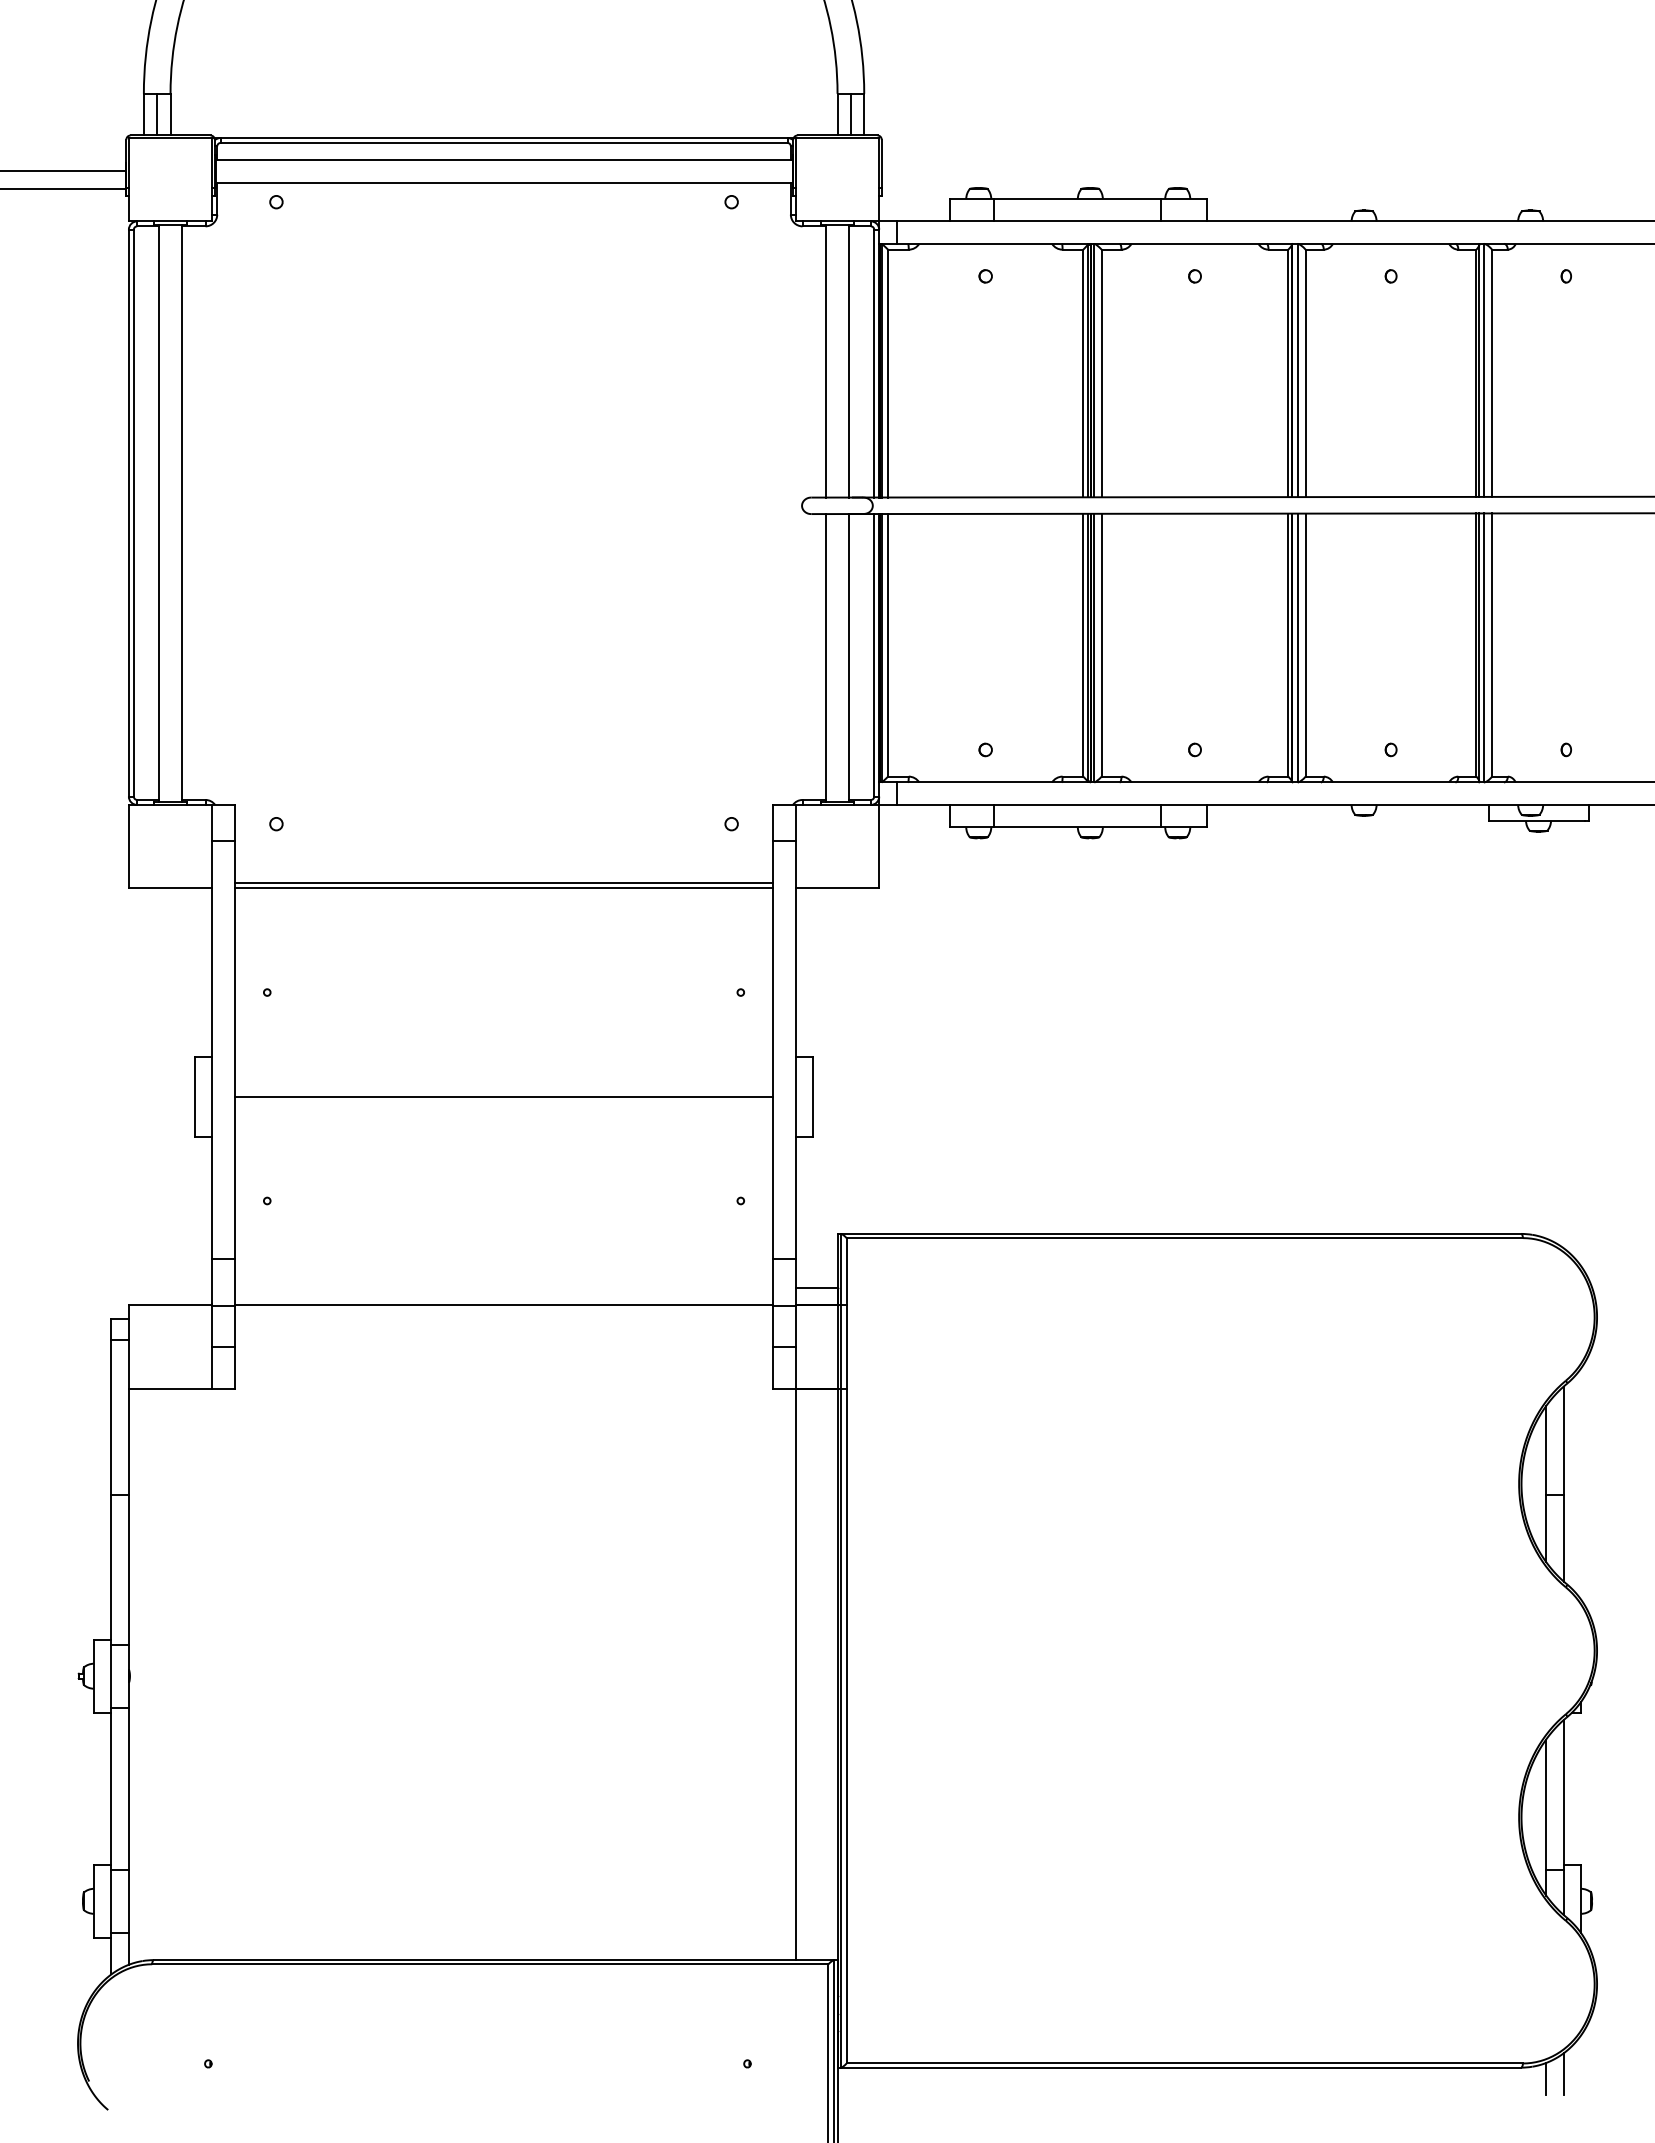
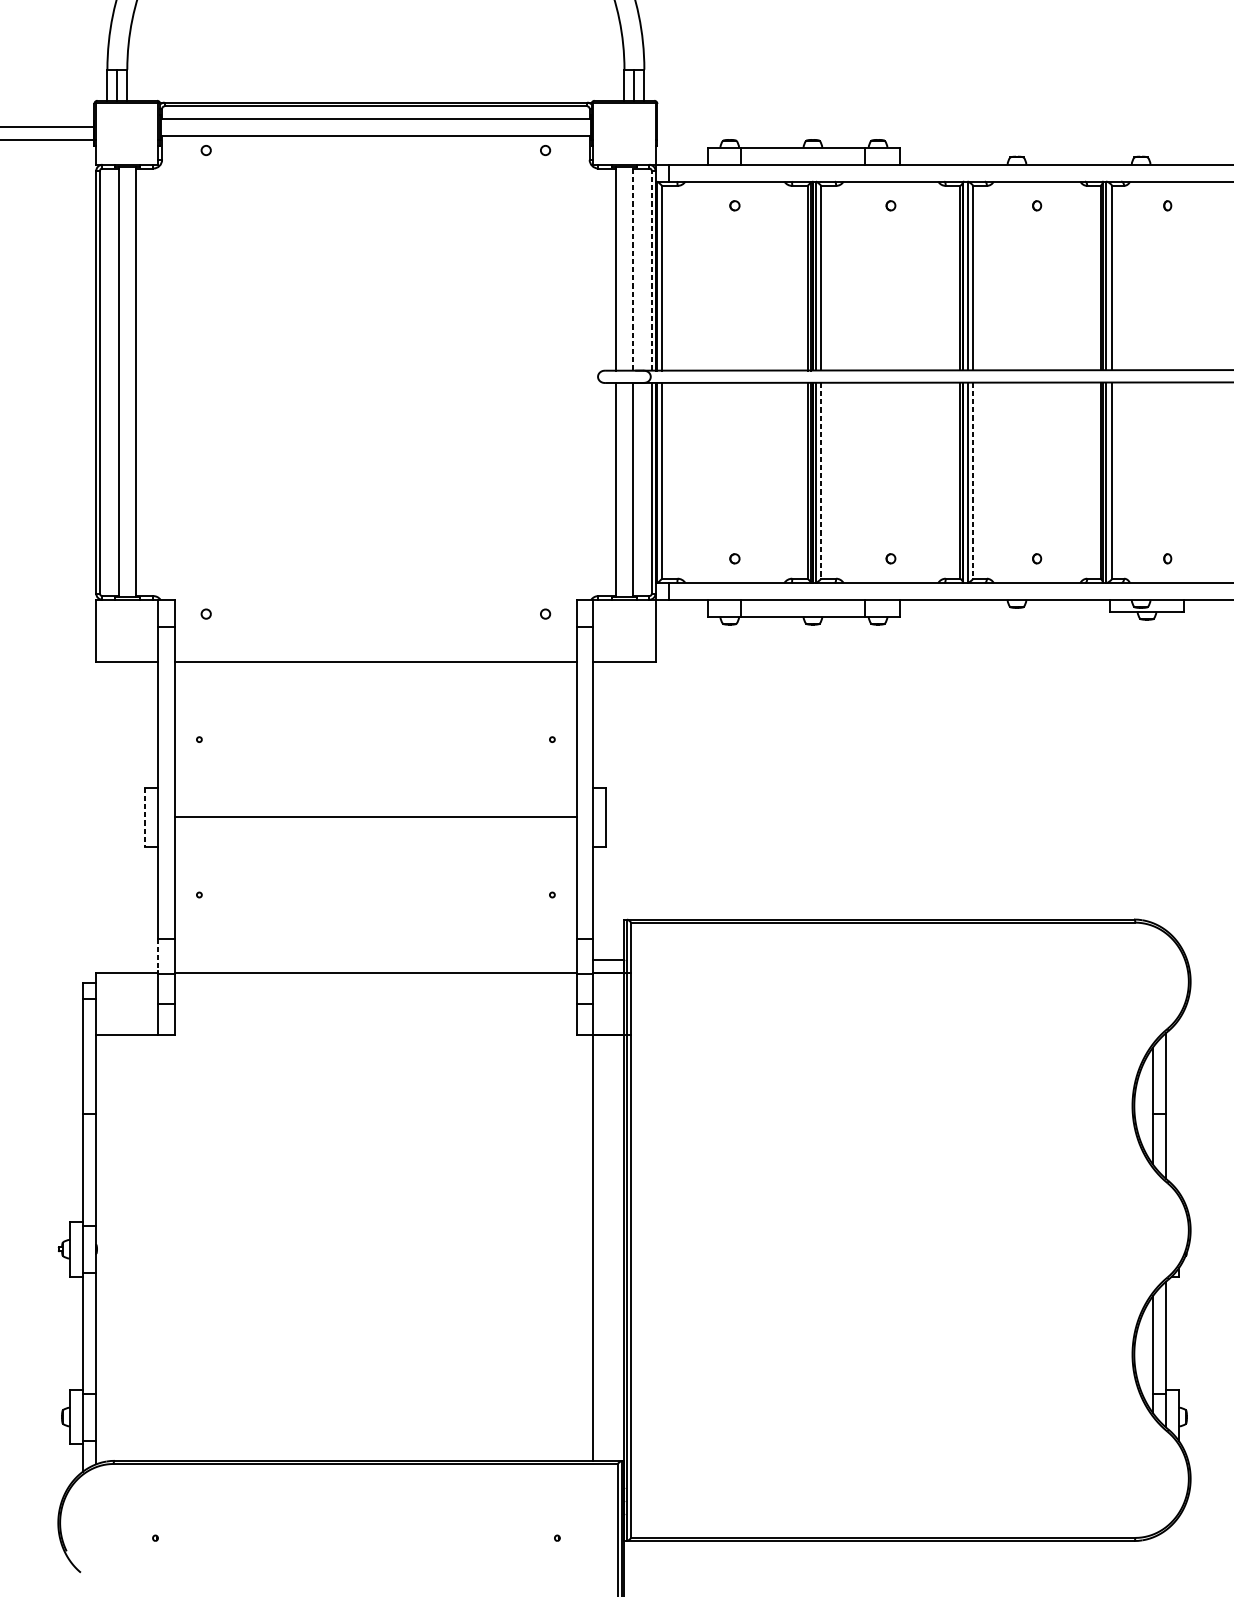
line: (848, 360) -> (632, 268), solid -> dashed
line: (874, 363) -> (652, 270), solid -> dashed
line: (1101, 645) -> (821, 480), solid -> dashed
line: (1305, 645) -> (973, 480), solid -> dashed
line: (503, 883) -> (375, 658), removed
line: (194, 1097) -> (145, 817), solid -> dashed
line: (212, 1282) -> (158, 955), solid -> dashed
line: (1563, 2073) -> (1165, 1545), removed
line: (1546, 2078) -> (1152, 1549), removed

